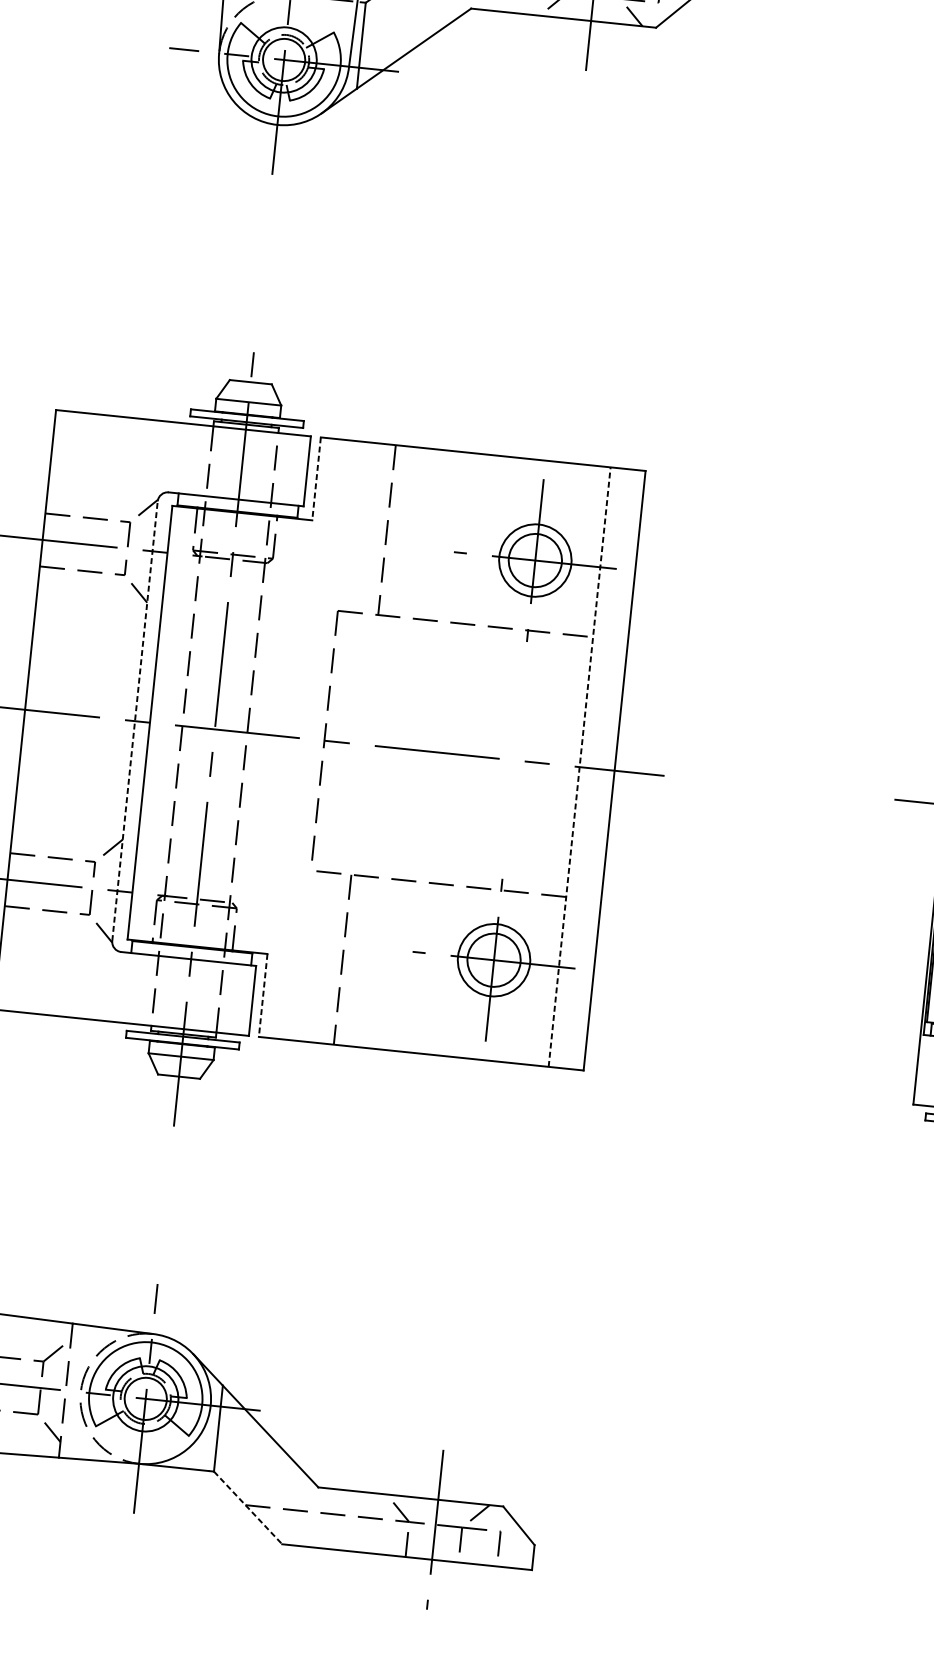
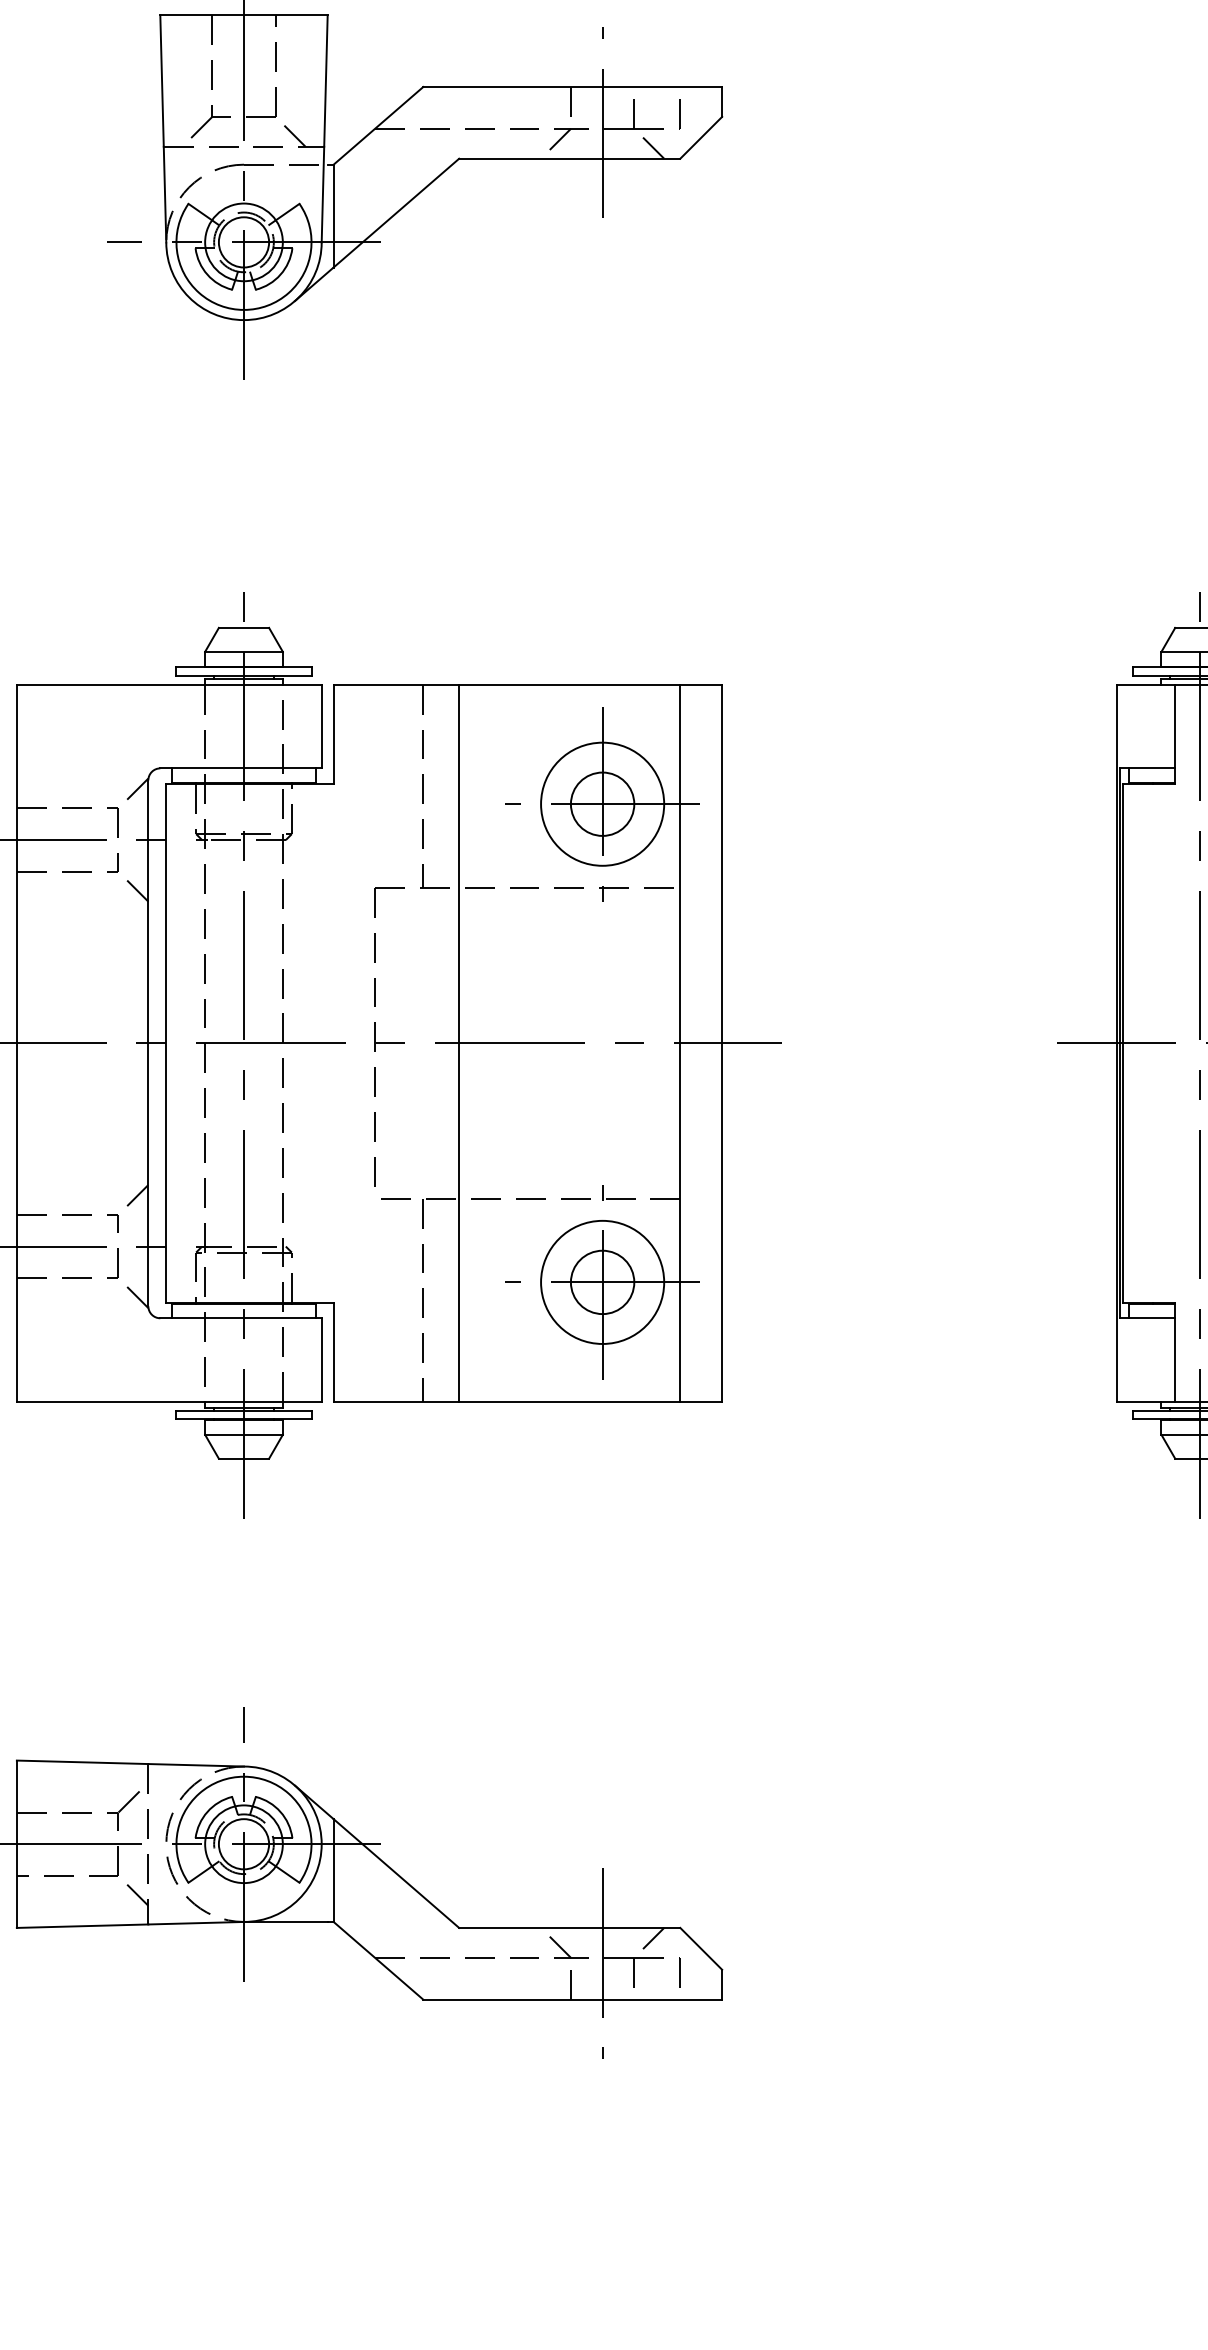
line: (316, 479) -> (333, 734), dashed -> solid
circle: (535, 559) -> (602, 803), size x1.43
line: (135, 721) -> (148, 1043), dashed -> solid
line: (395, 747) -> (459, 1042), added
line: (579, 767) -> (680, 1043), dashed -> solid
circle: (494, 959) -> (602, 1281), size x1.43
line: (263, 995) -> (333, 1352), dashed -> solid
line: (248, 1508) -> (378, 1961), dashed -> solid

